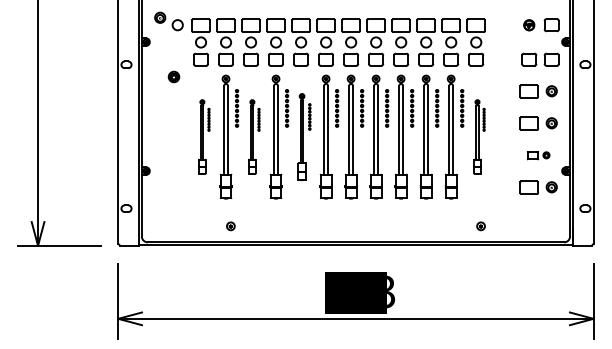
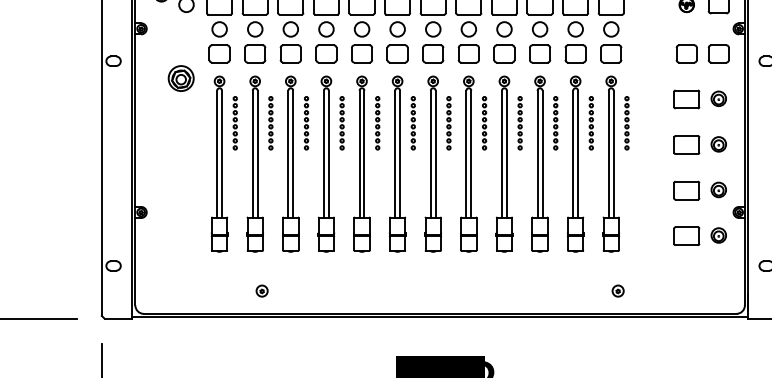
part: (173, 76) -> (180, 77), size x1.67
part: (204, 136) -> (224, 163), size x1.67
part: (254, 136) -> (295, 163), size x1.67
part: (304, 136) -> (366, 163), size x1.43
part: (479, 136) -> (615, 163), size x1.67
part: (538, 155) -> (699, 190), size x1.67

